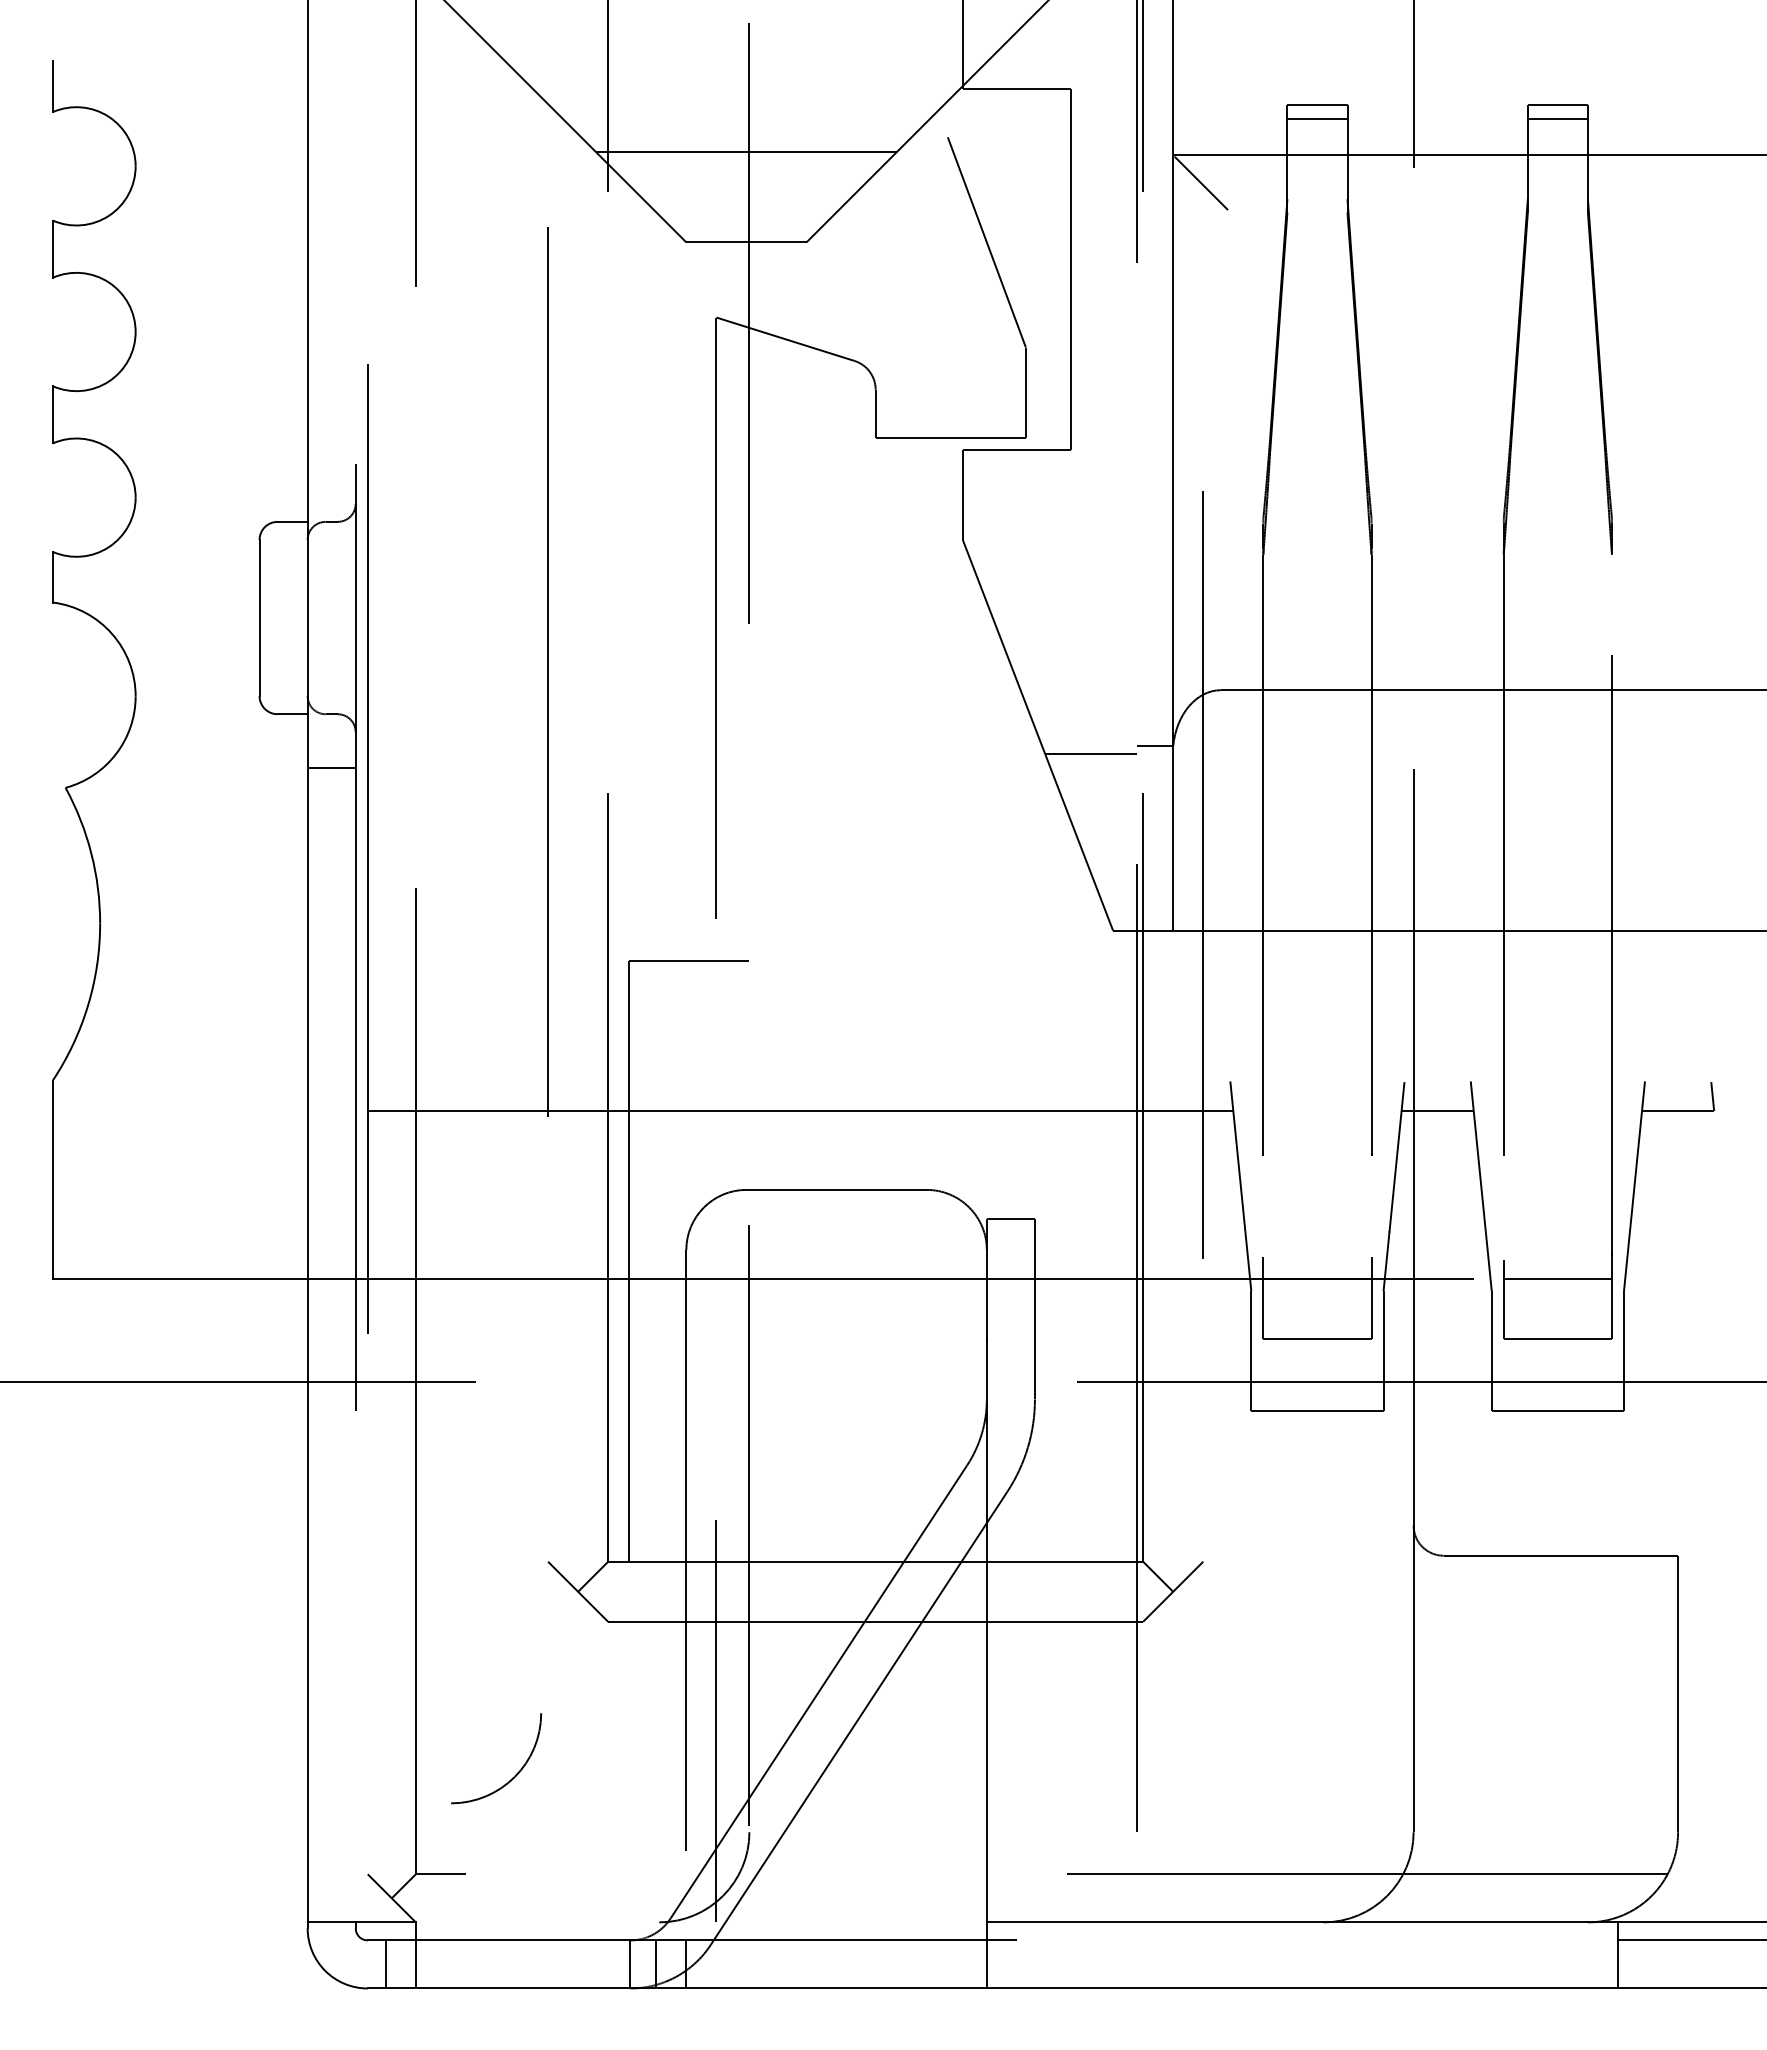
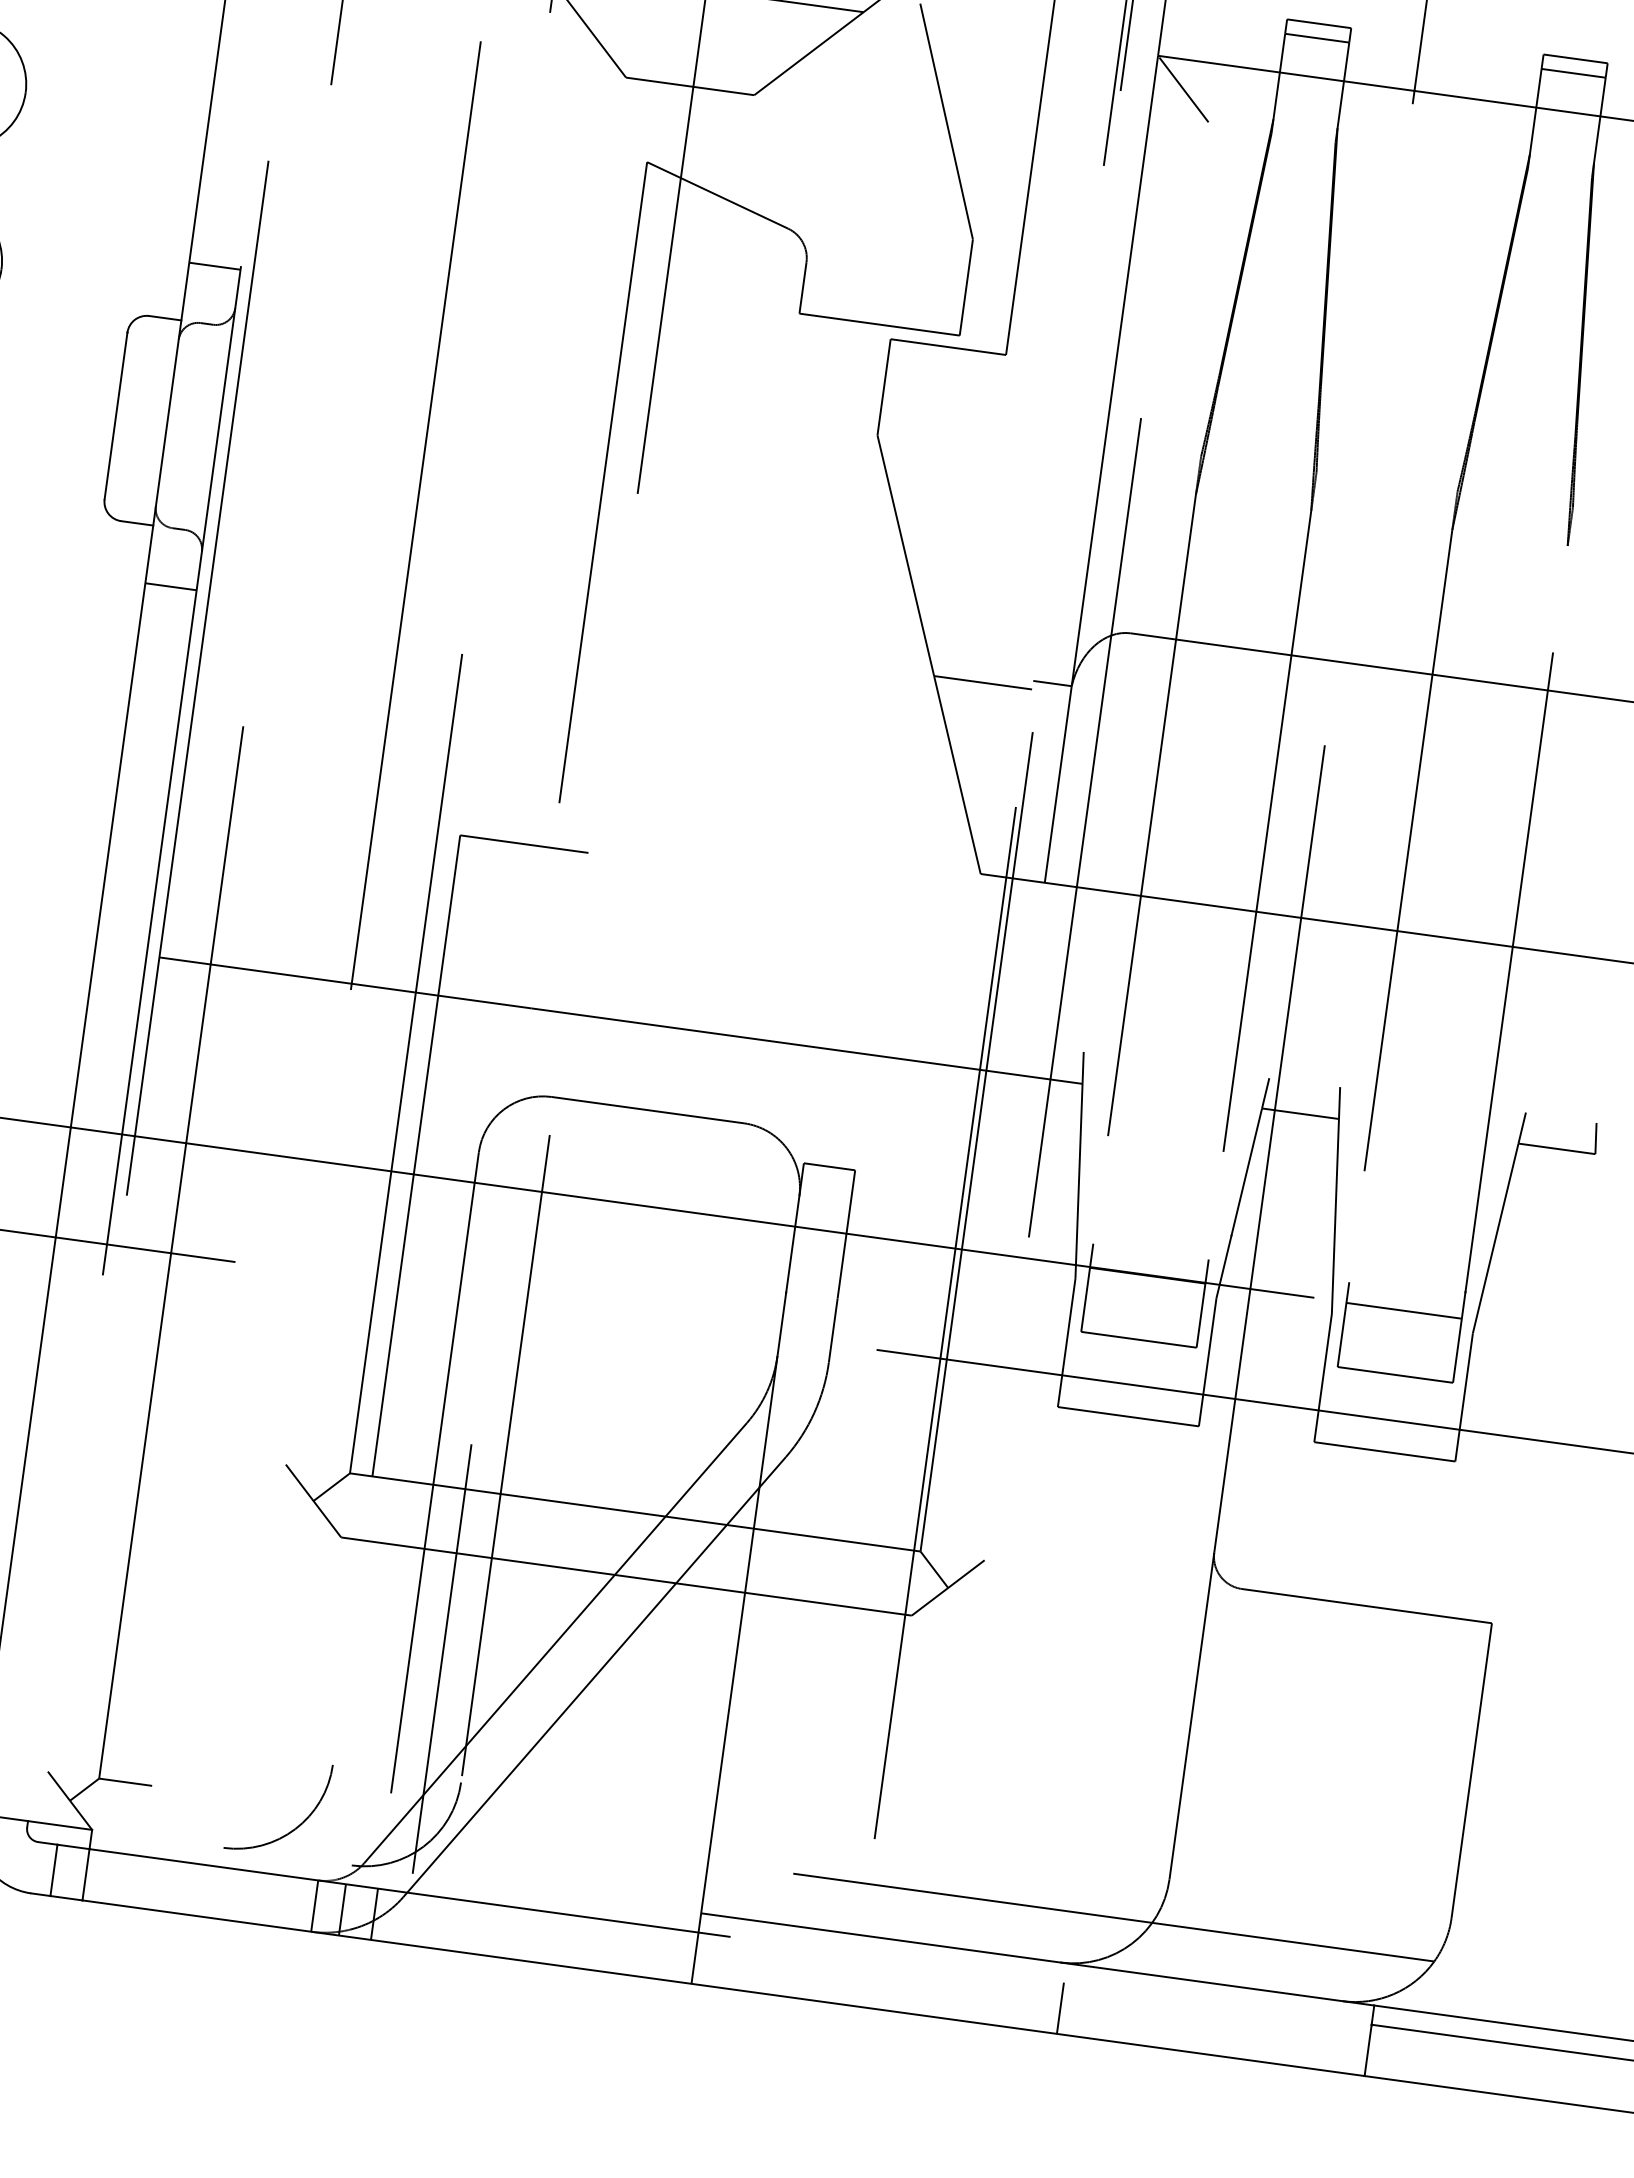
line: (331, 467) -> (214, 265), added
arc: (514, 1775) -> (295, 1827), moved
line: (1329, 1964) -> (1060, 2008), added

